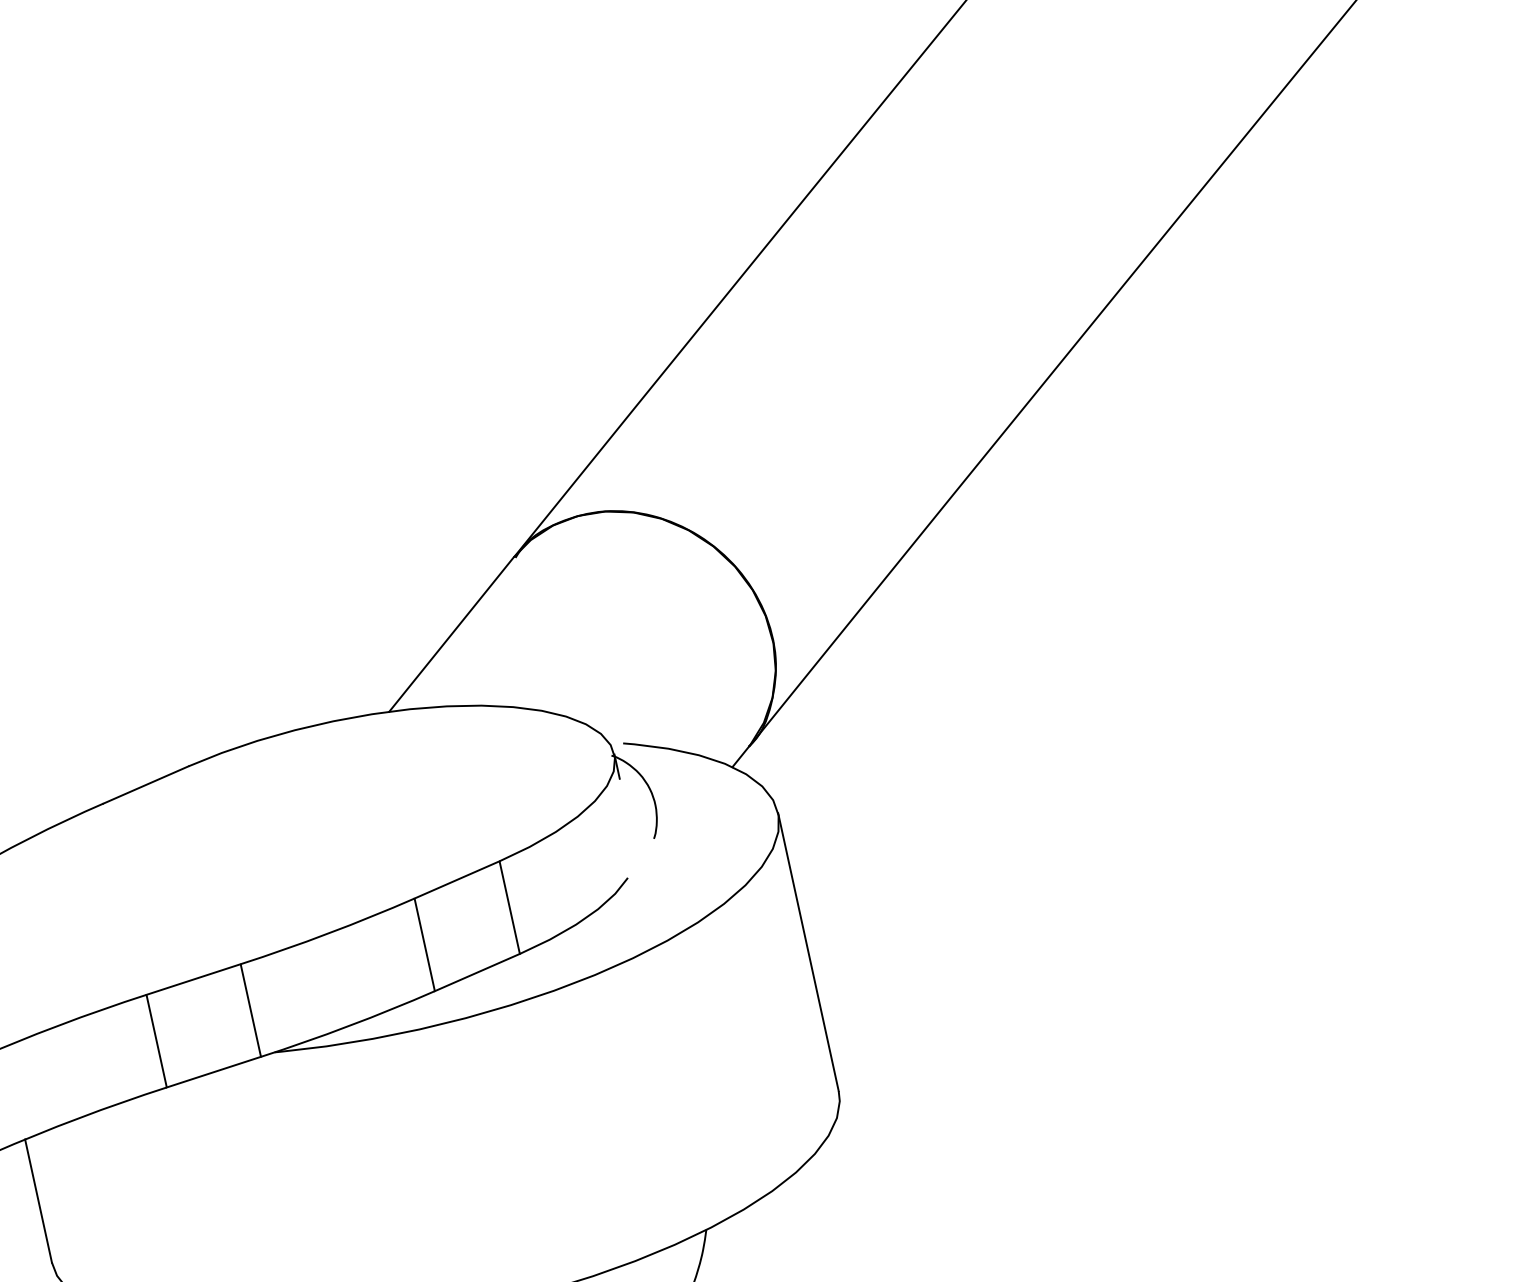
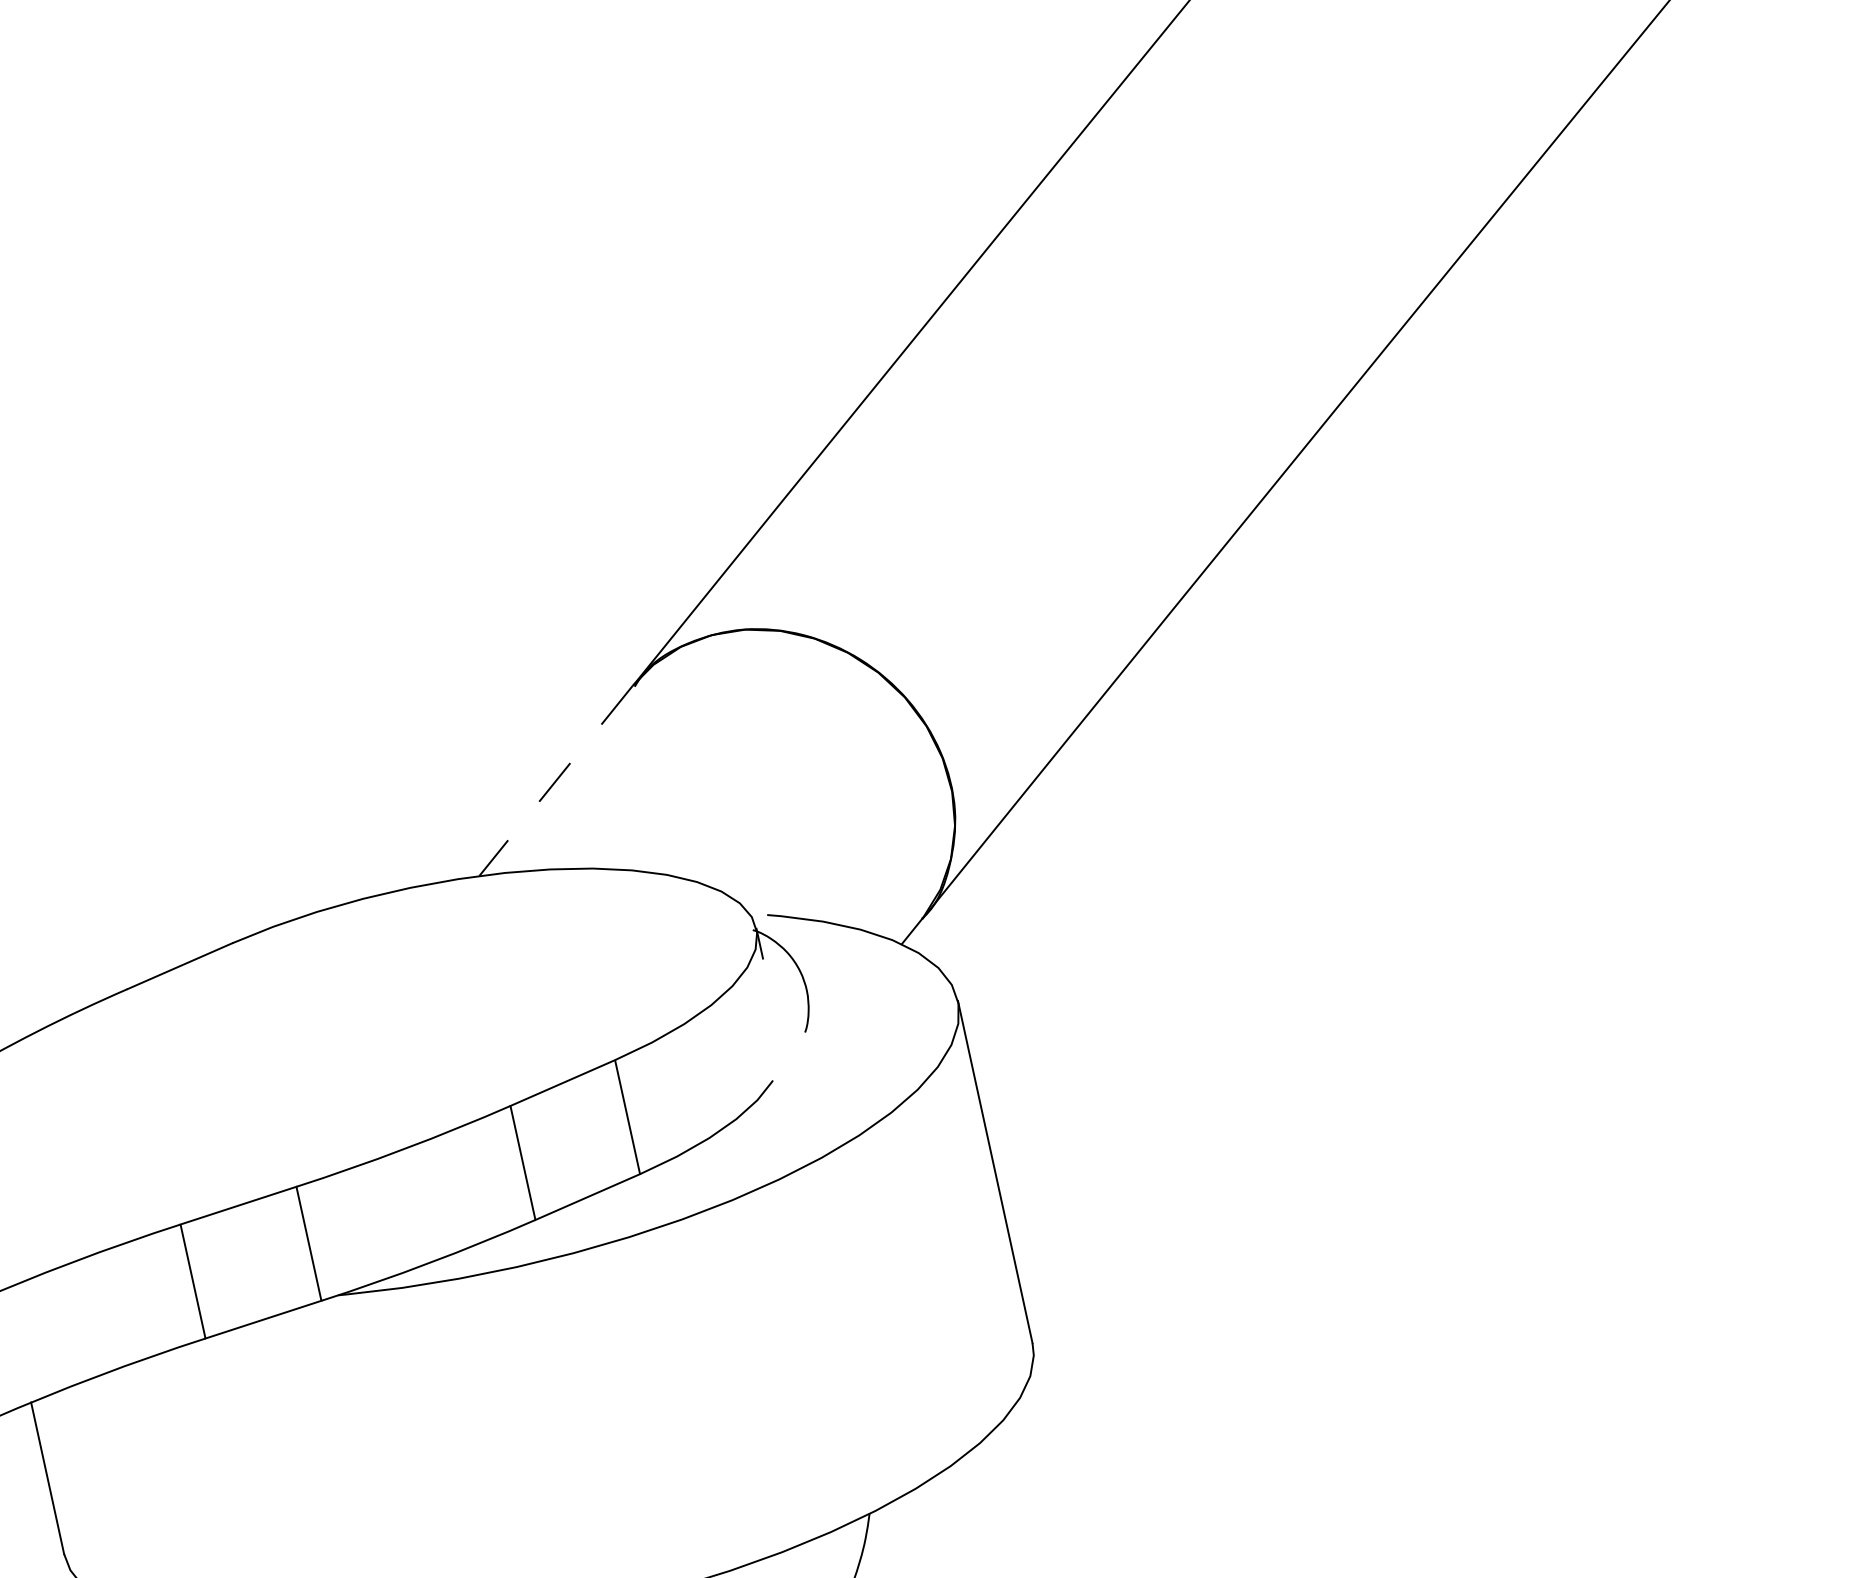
line: (451, 634) -> (555, 780), solid -> dashed

